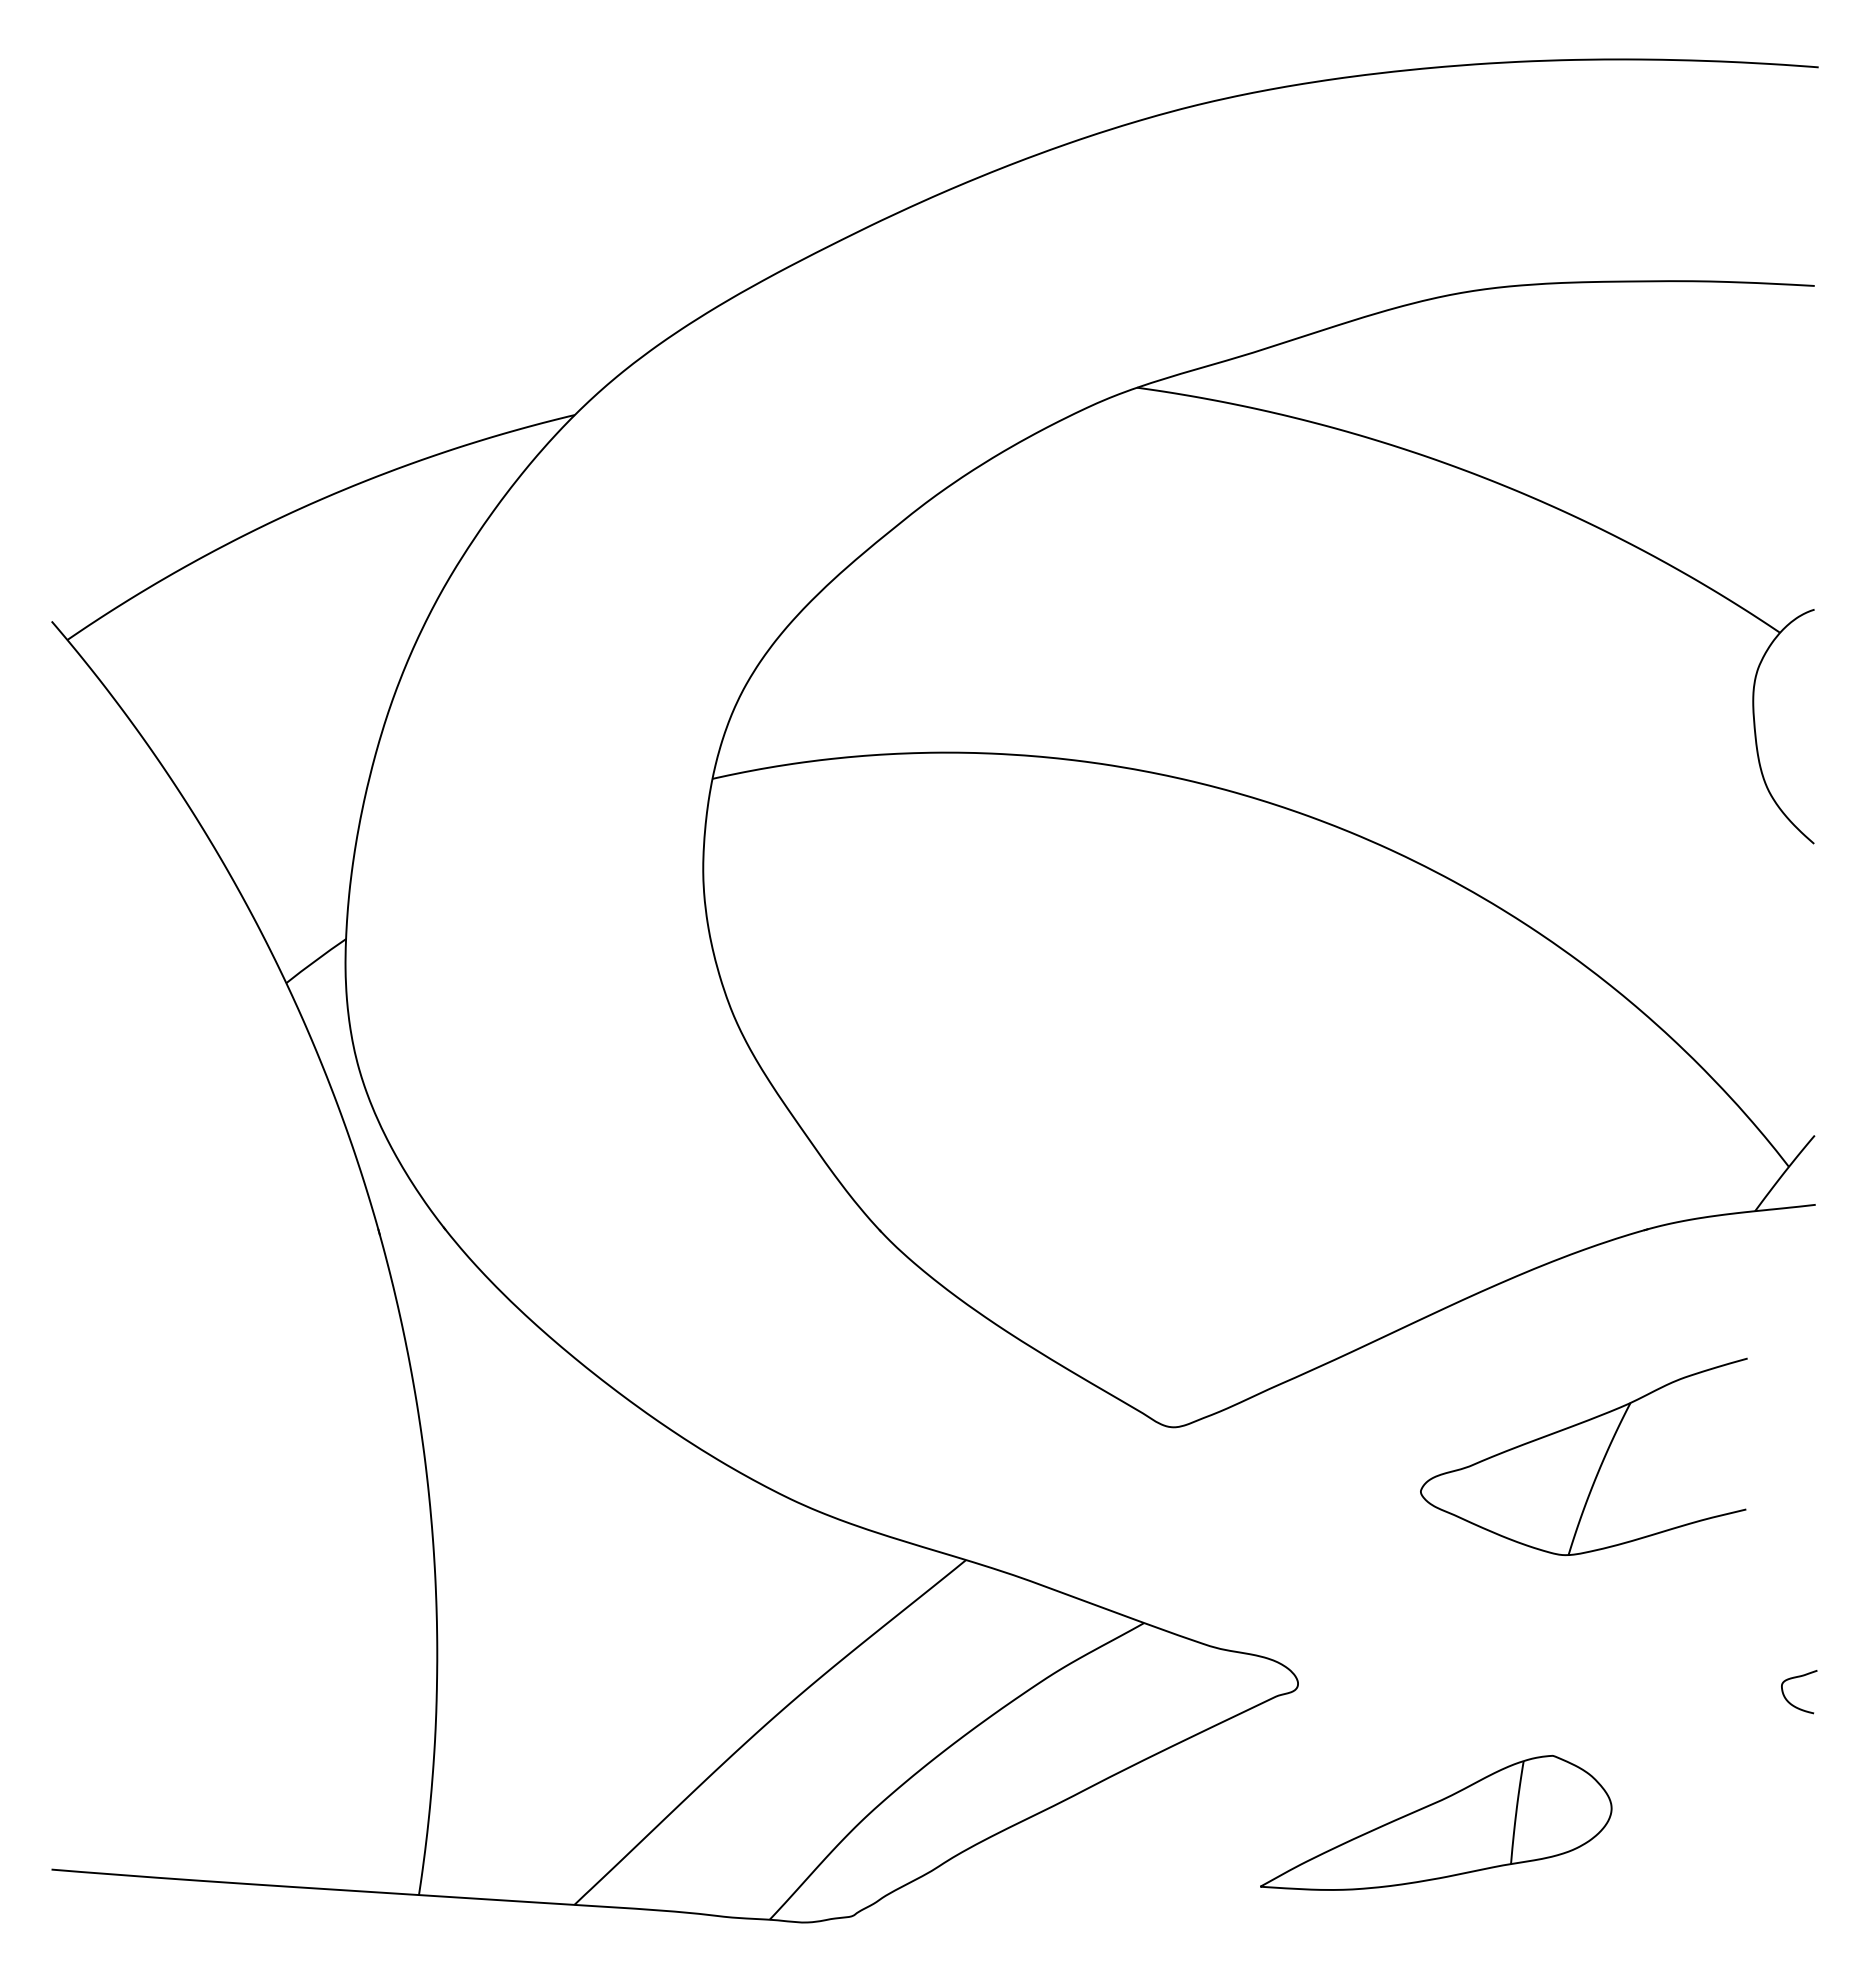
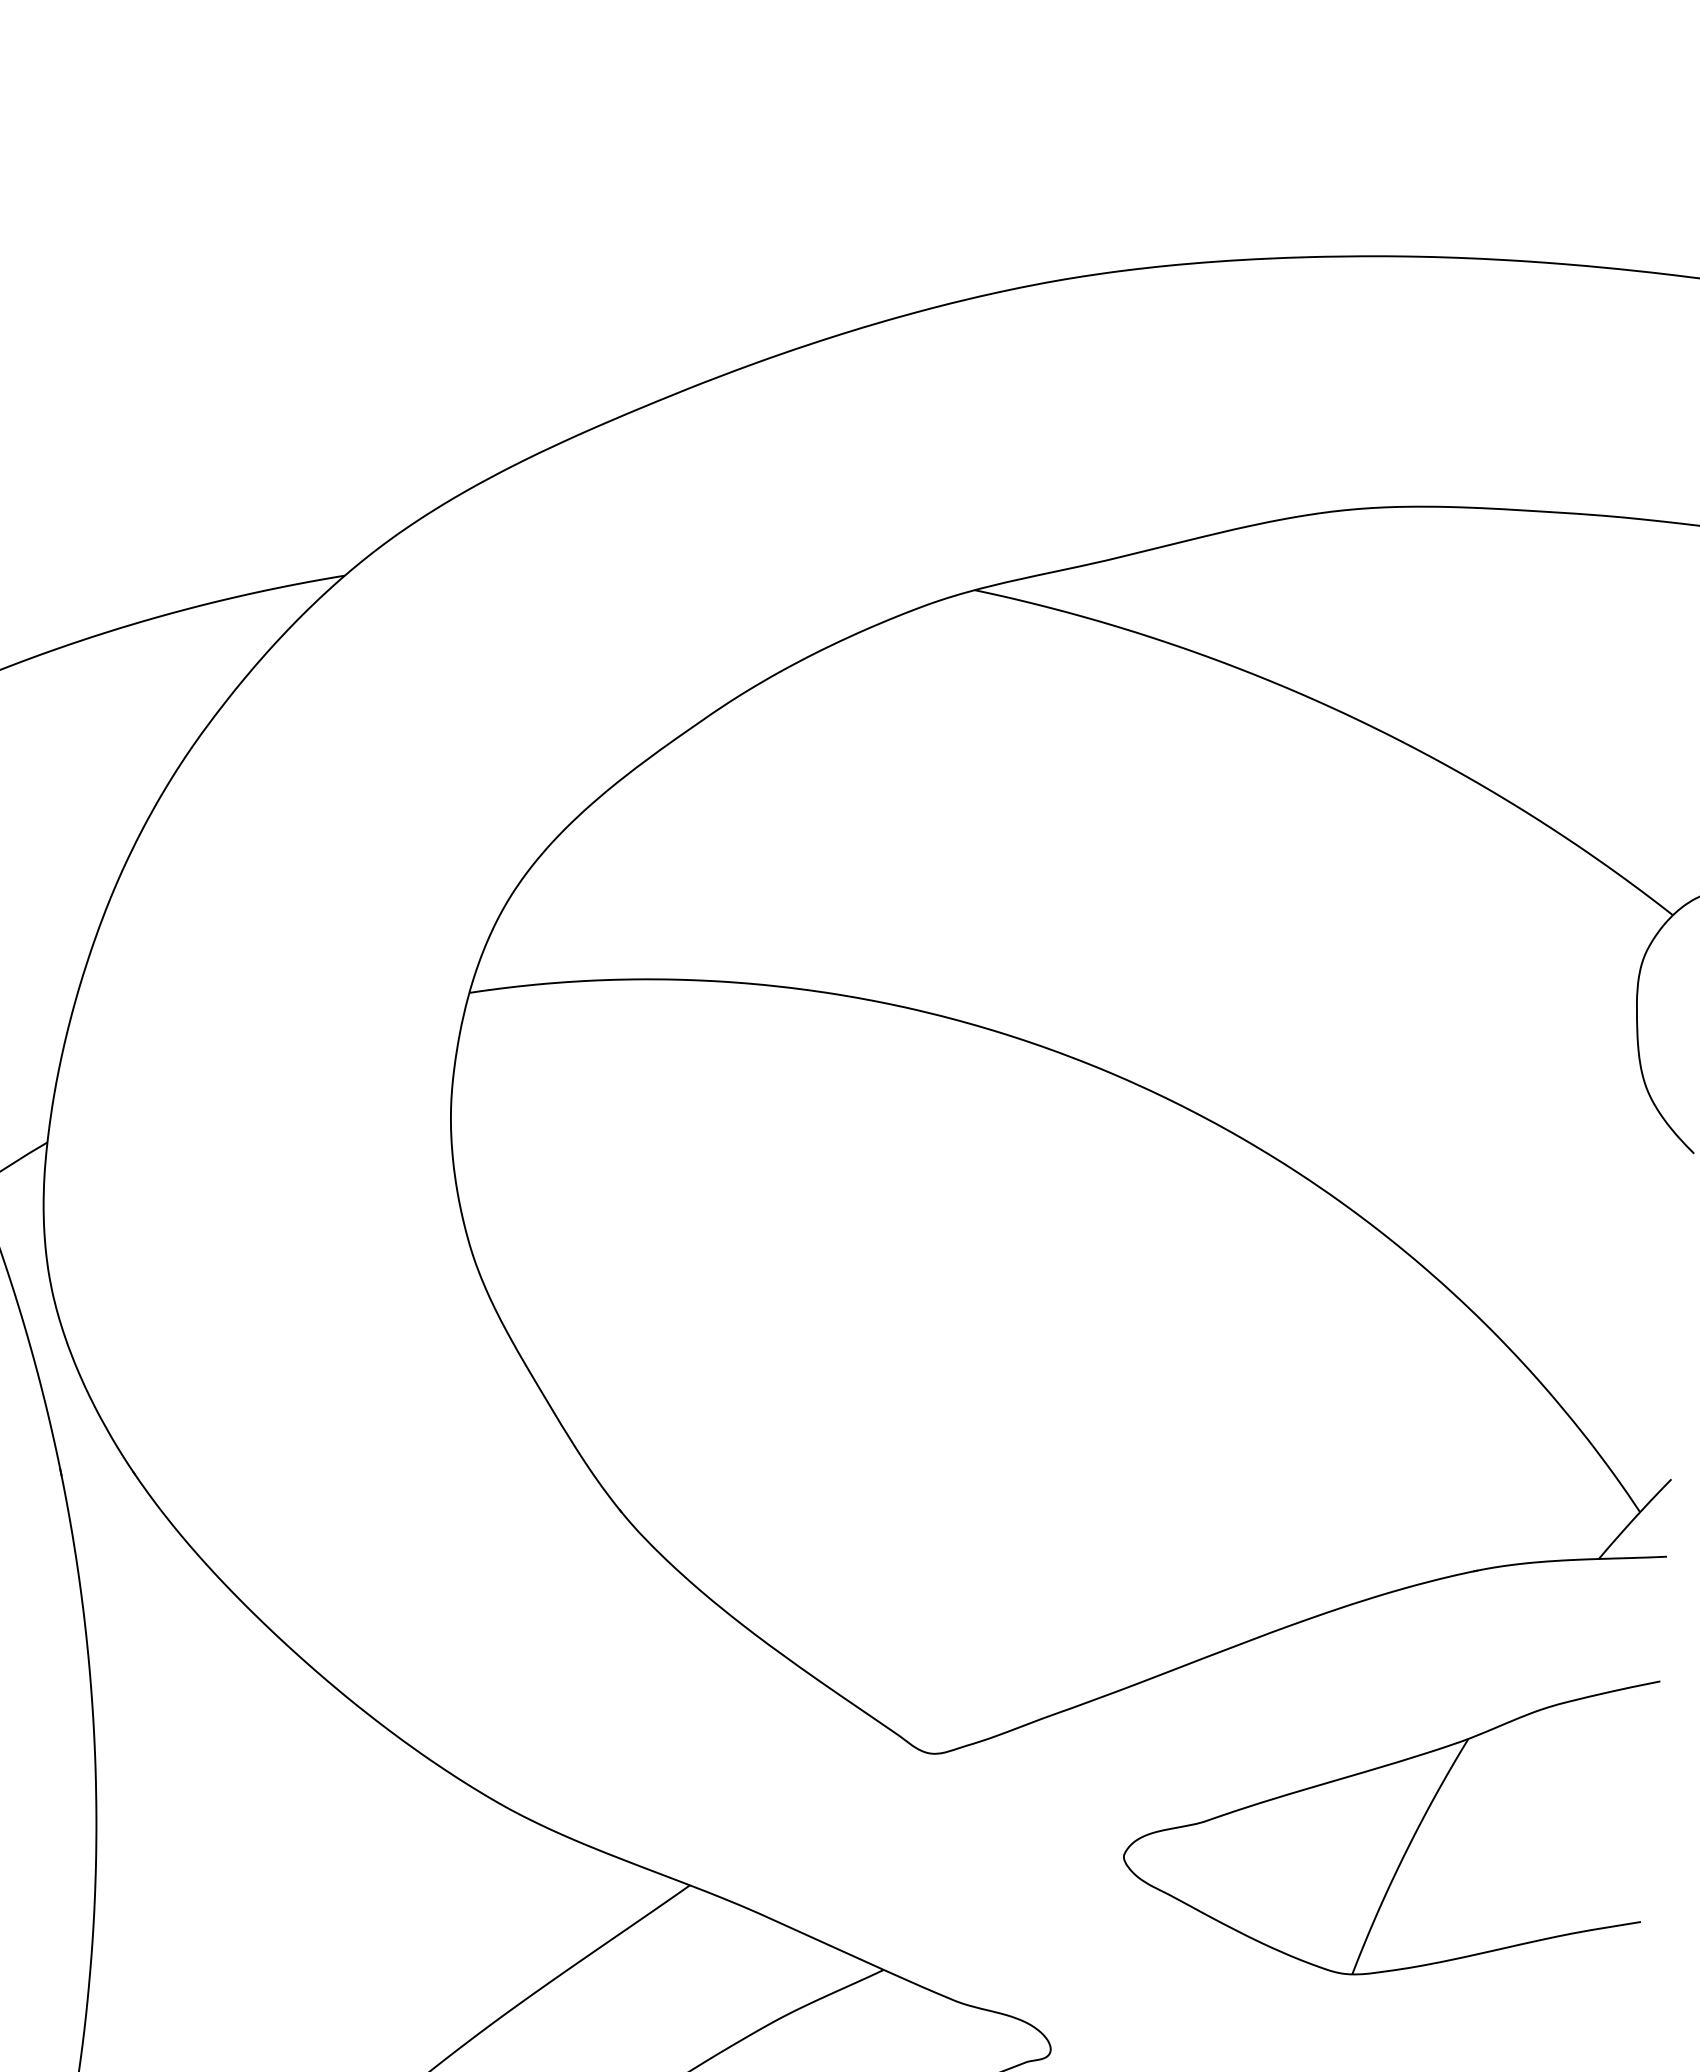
part: (1583, 1456) -> (1387, 1819), size x1.43

